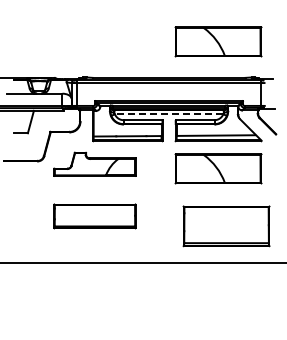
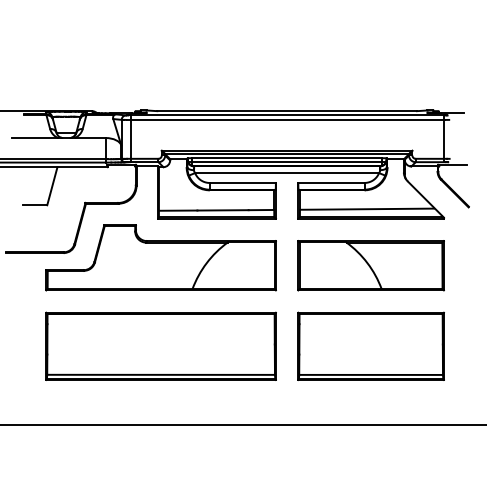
part: (218, 41) -> (371, 49), removed
line: (168, 114) -> (286, 173), dashed -> solid
part: (94, 164) -> (160, 258), size x1.67
part: (94, 216) -> (160, 346), size x1.67
part: (226, 226) -> (371, 346), moved

